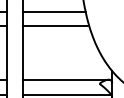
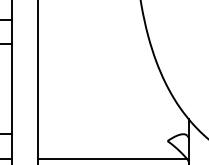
line: (53, 11) -> (90, 19), removed
line: (55, 26) -> (93, 44), removed
line: (65, 79) -> (110, 133), removed

